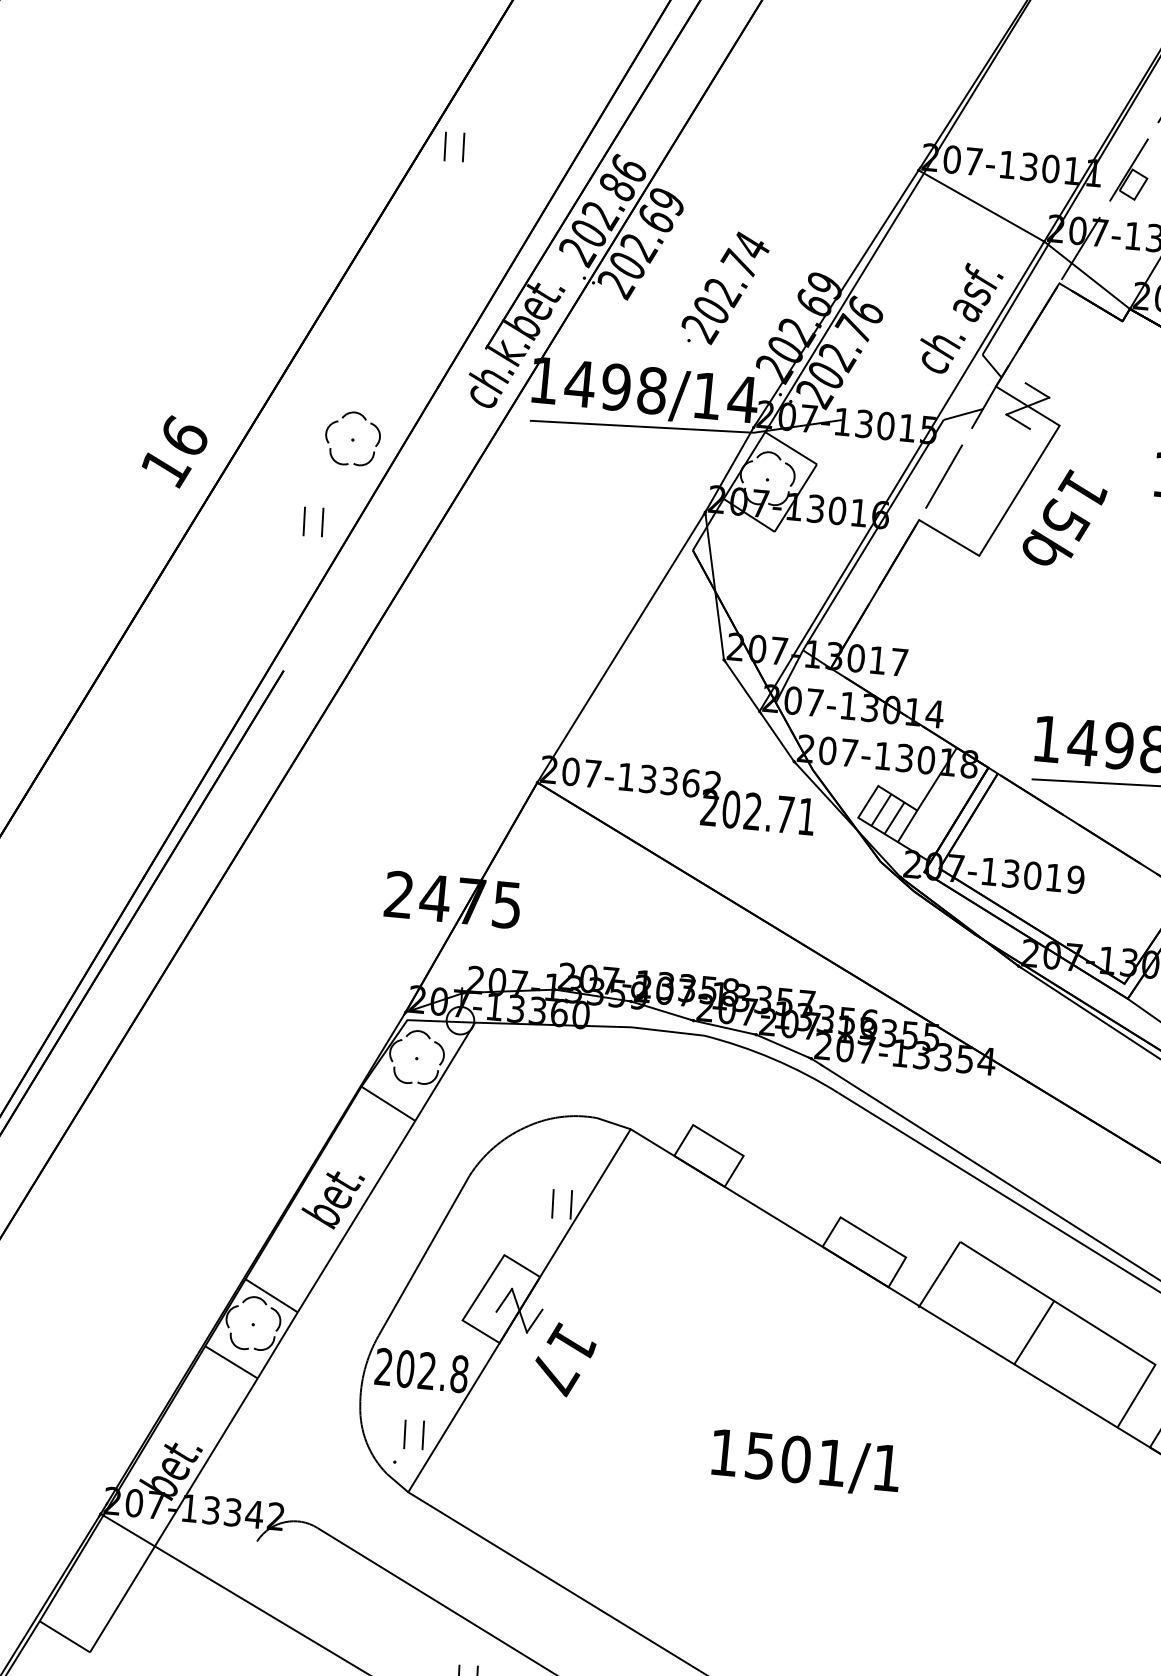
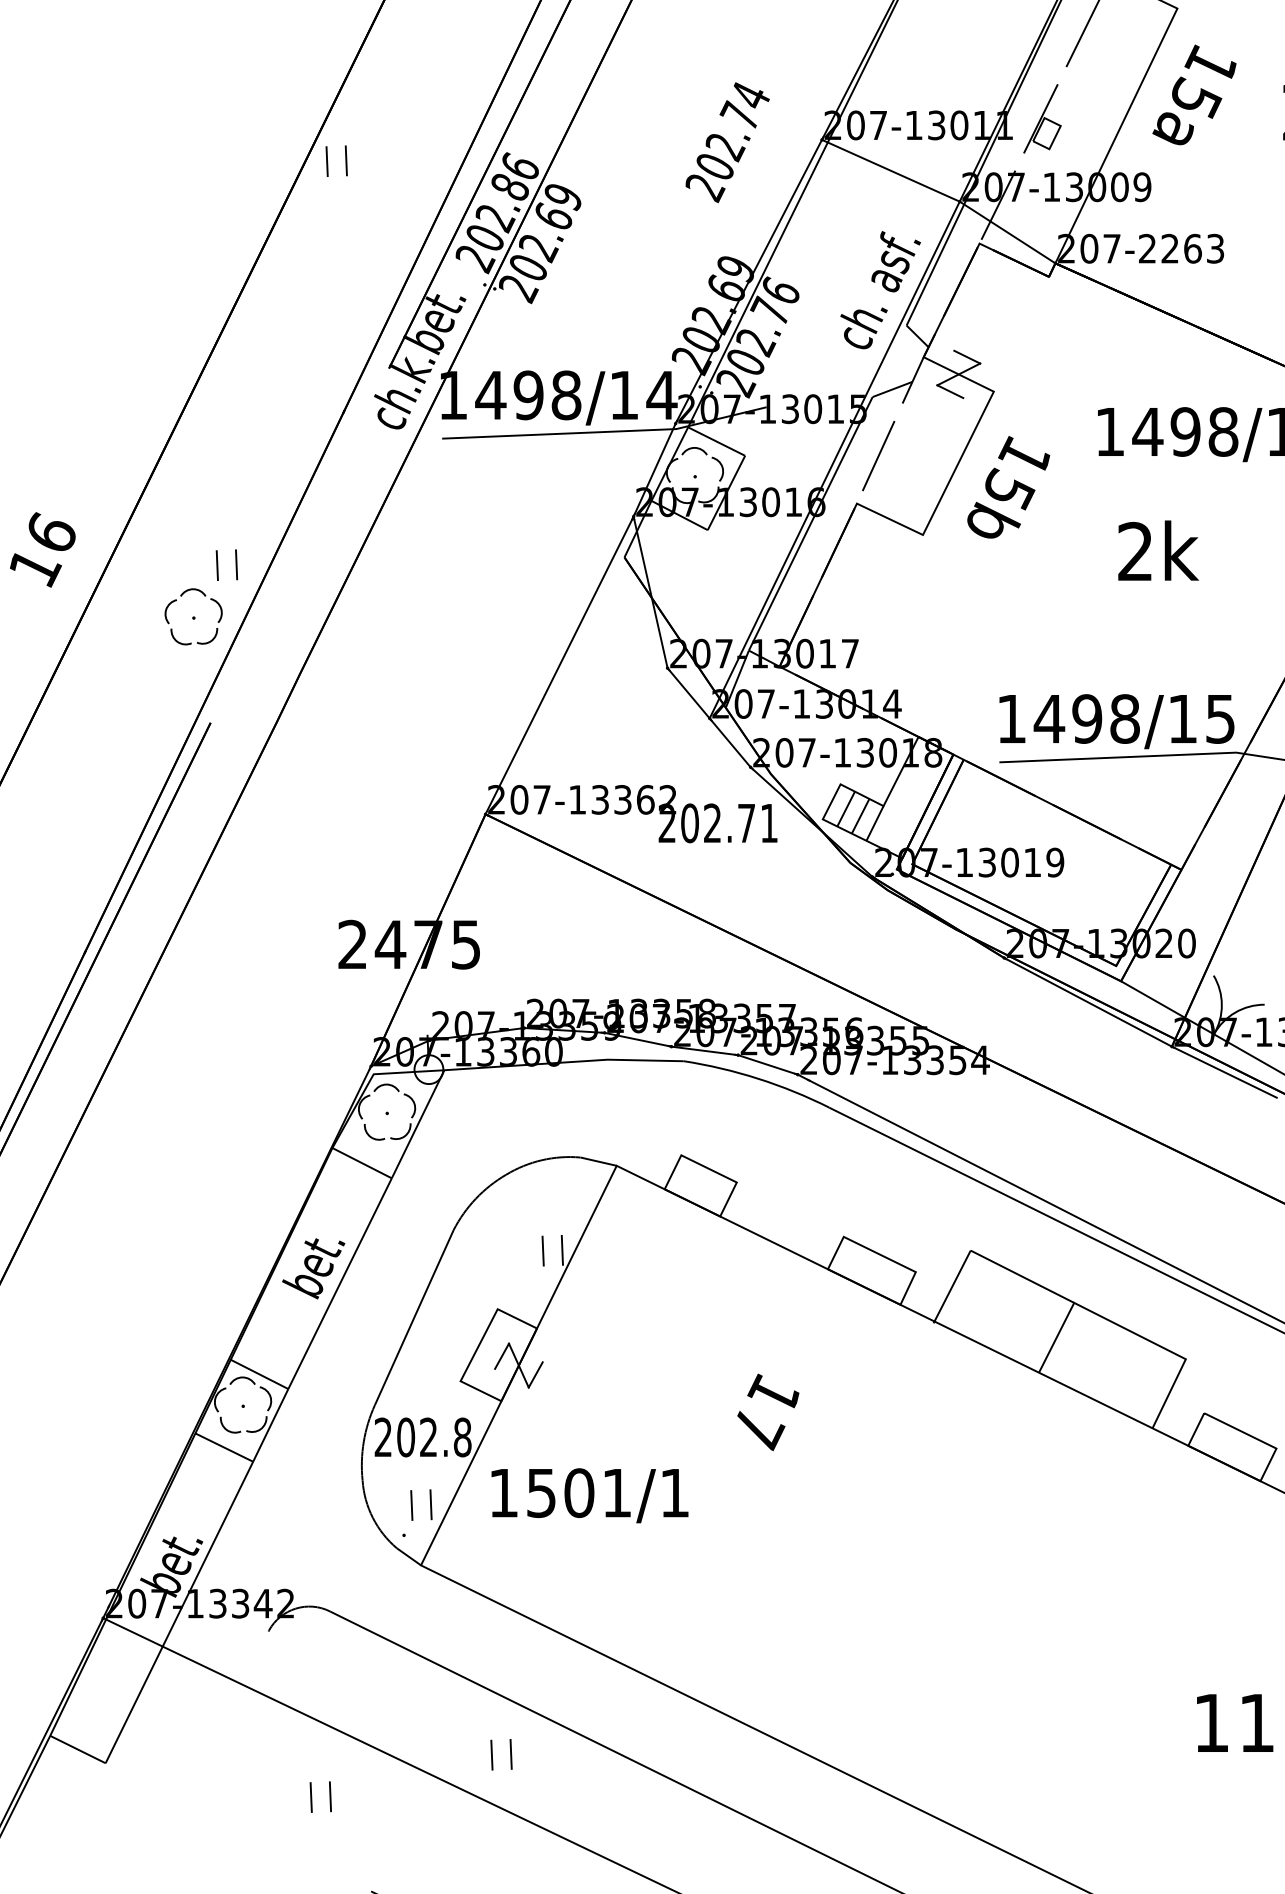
text: (725, 288) -> (727, 142), moved
part: (352, 438) -> (193, 616), moved
text: (174, 451) -> (42, 549), moved
text: (565, 1360) -> (768, 1412), moved
text: (805, 1462) -> (589, 1495), moved

